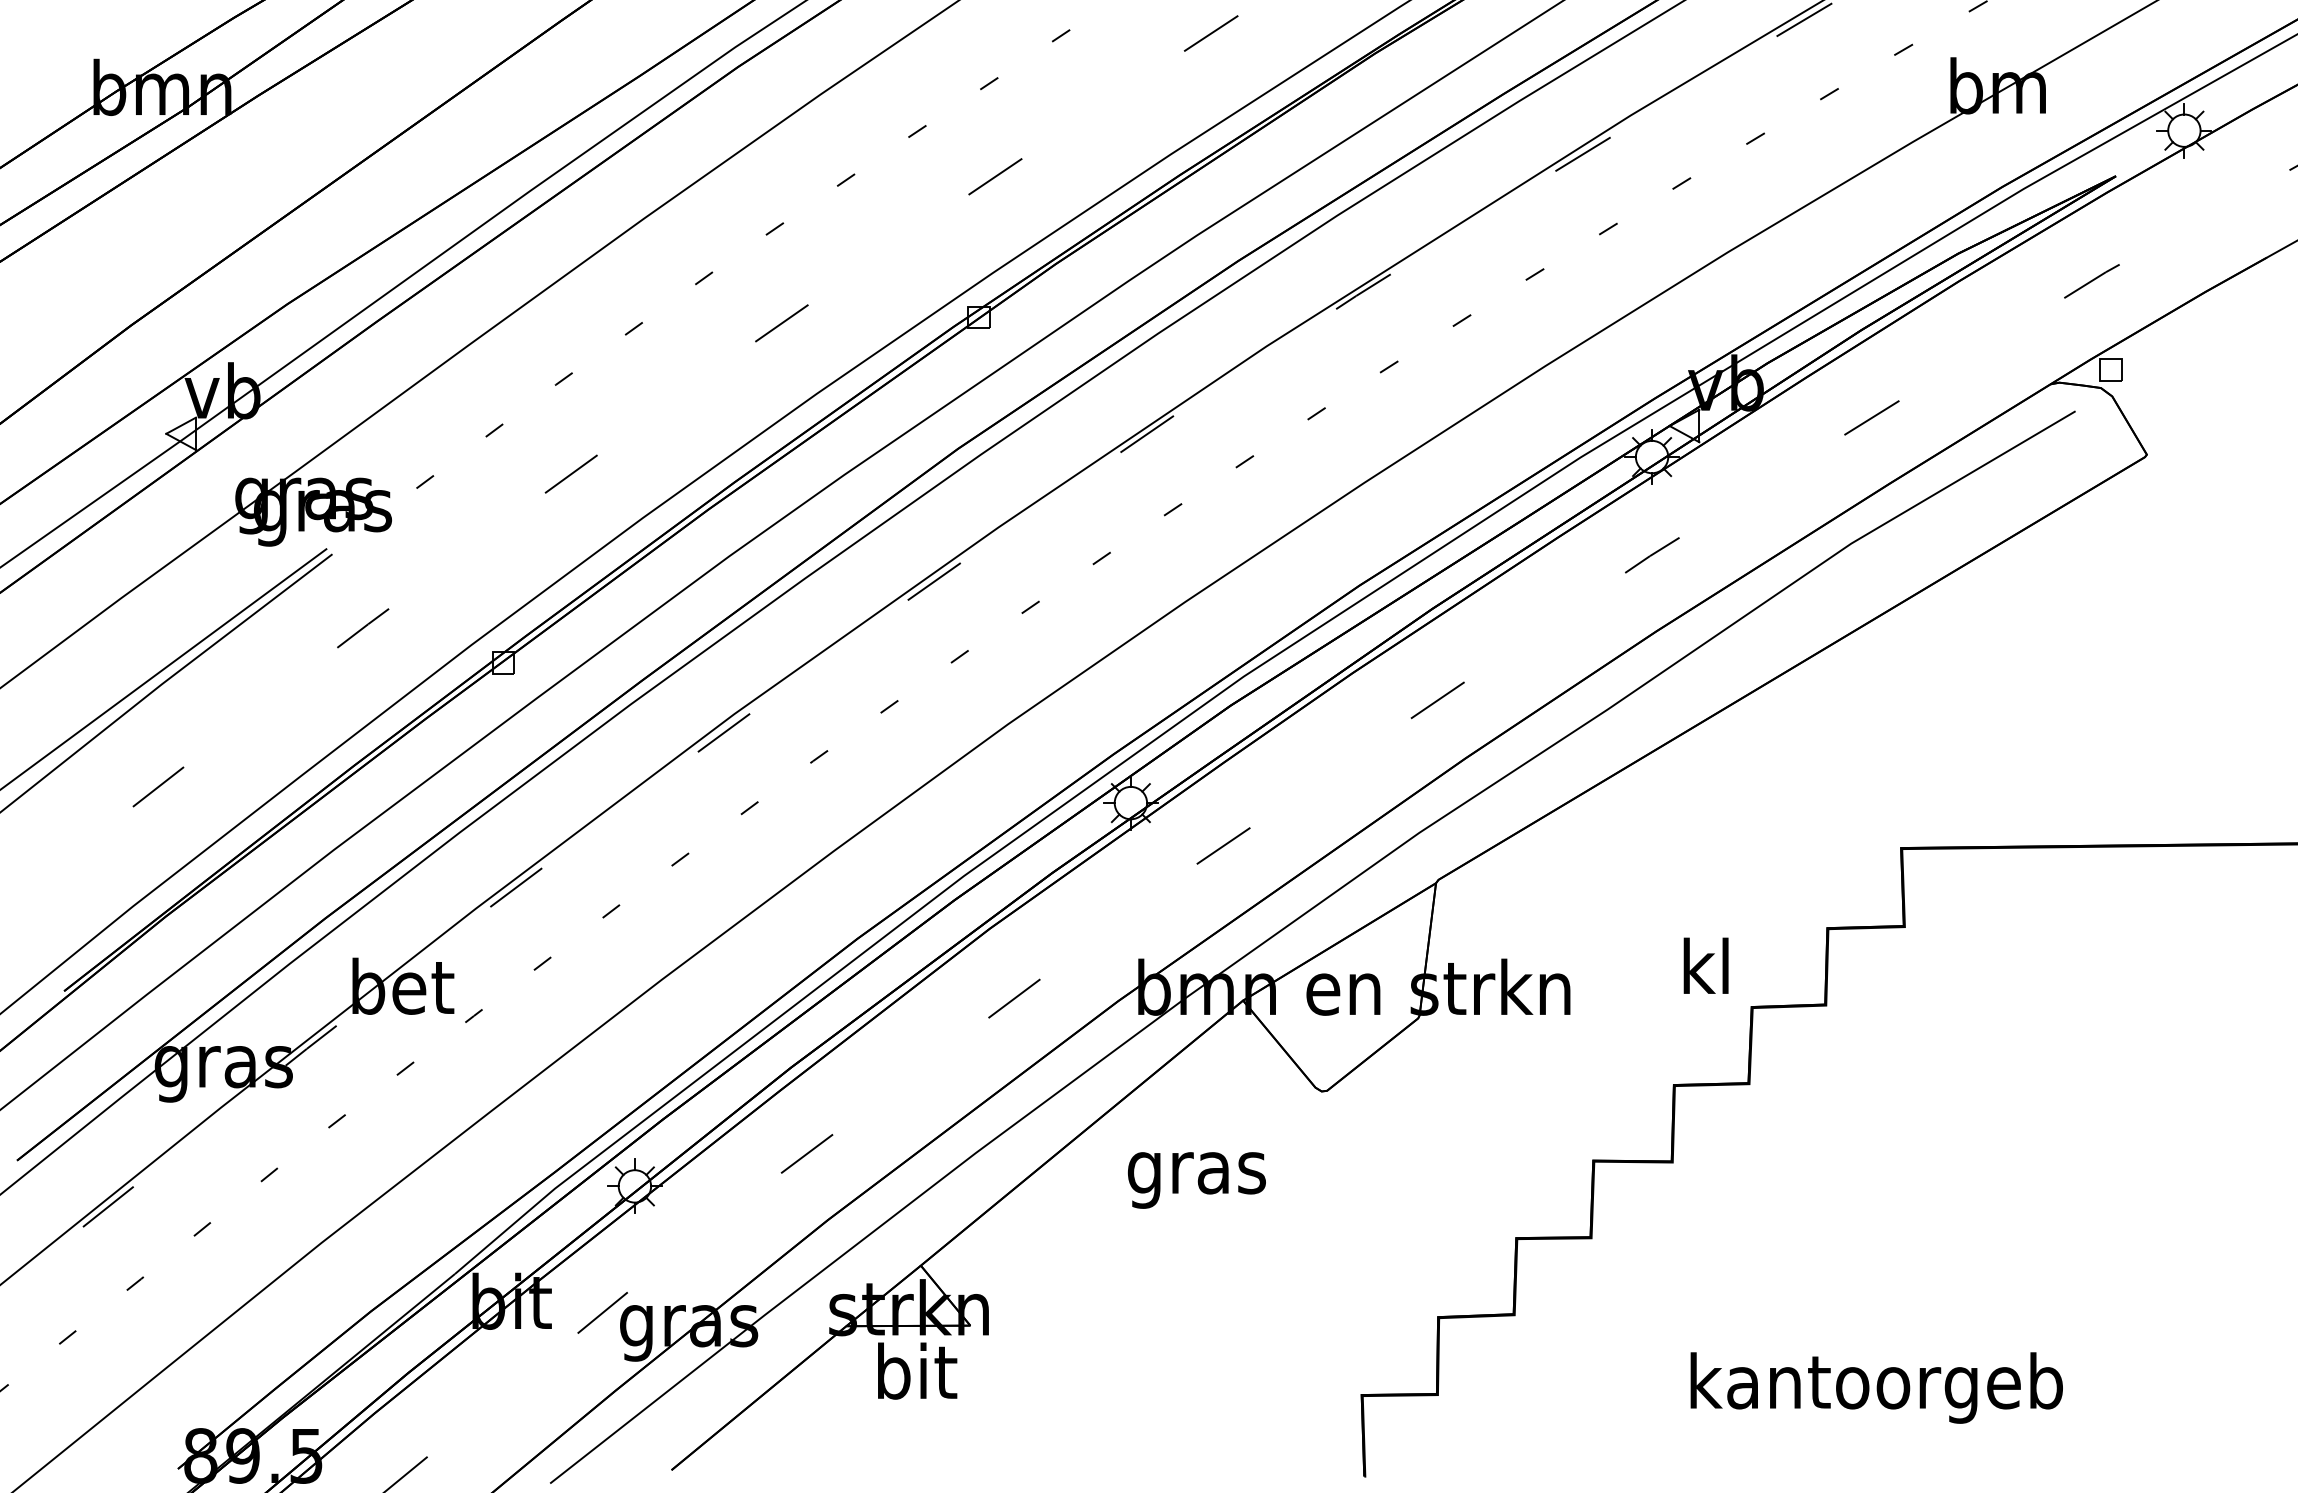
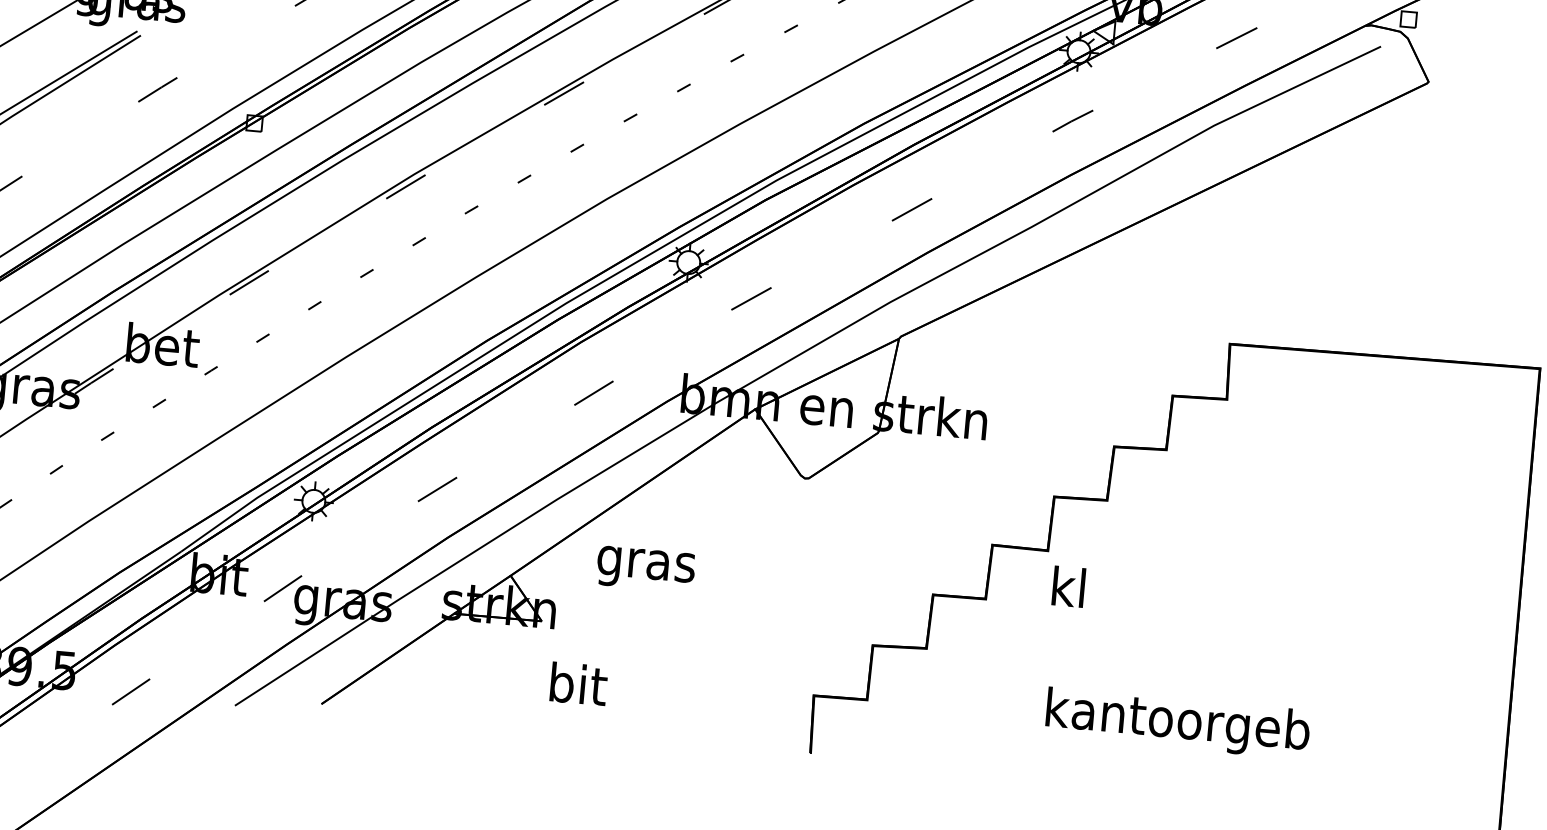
text: (1705, 965) -> (1068, 586), moved
text: (1196, 1180) -> (645, 569), moved
text: (917, 1370) -> (578, 683), moved

